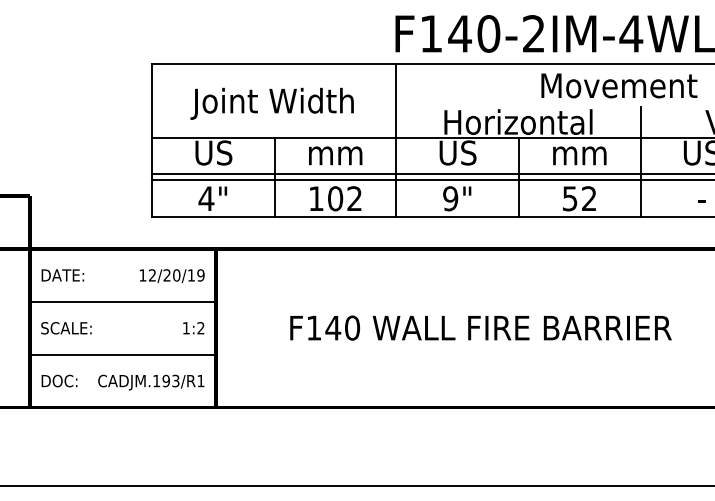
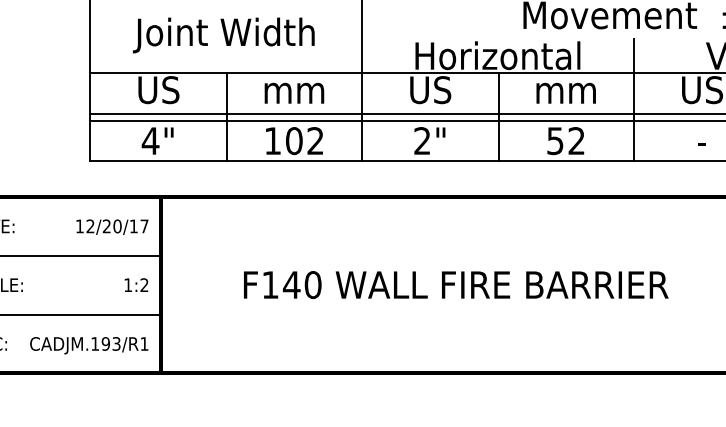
text: (450, 198) -> (422, 140), 9" -> 2"
text: (200, 275) -> (143, 226), 12/20/19 -> 12/20/17

